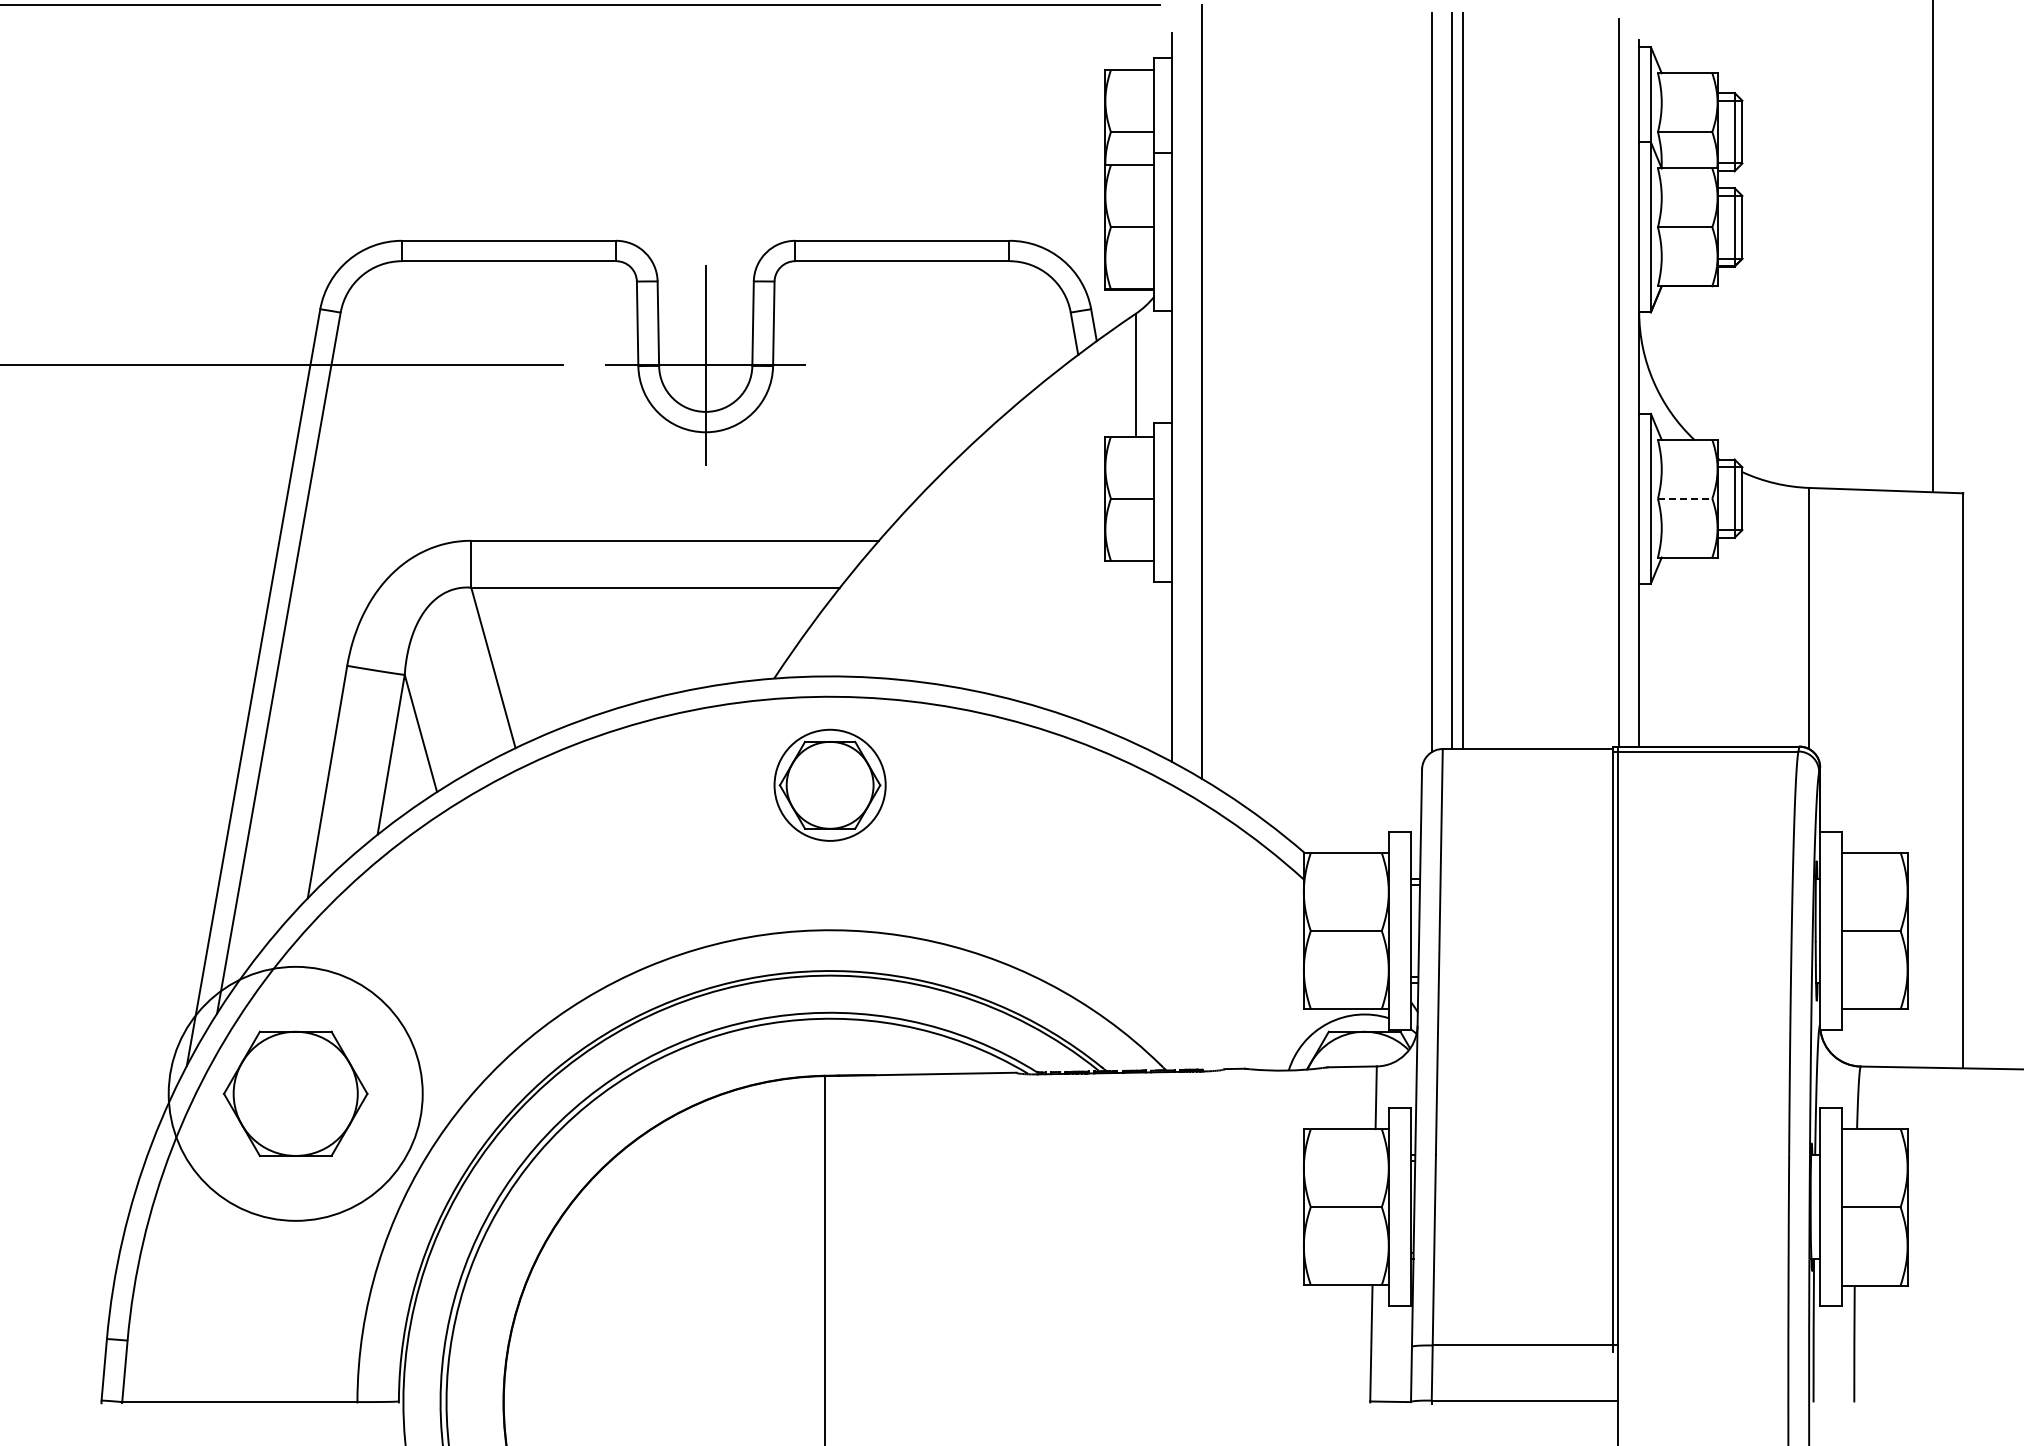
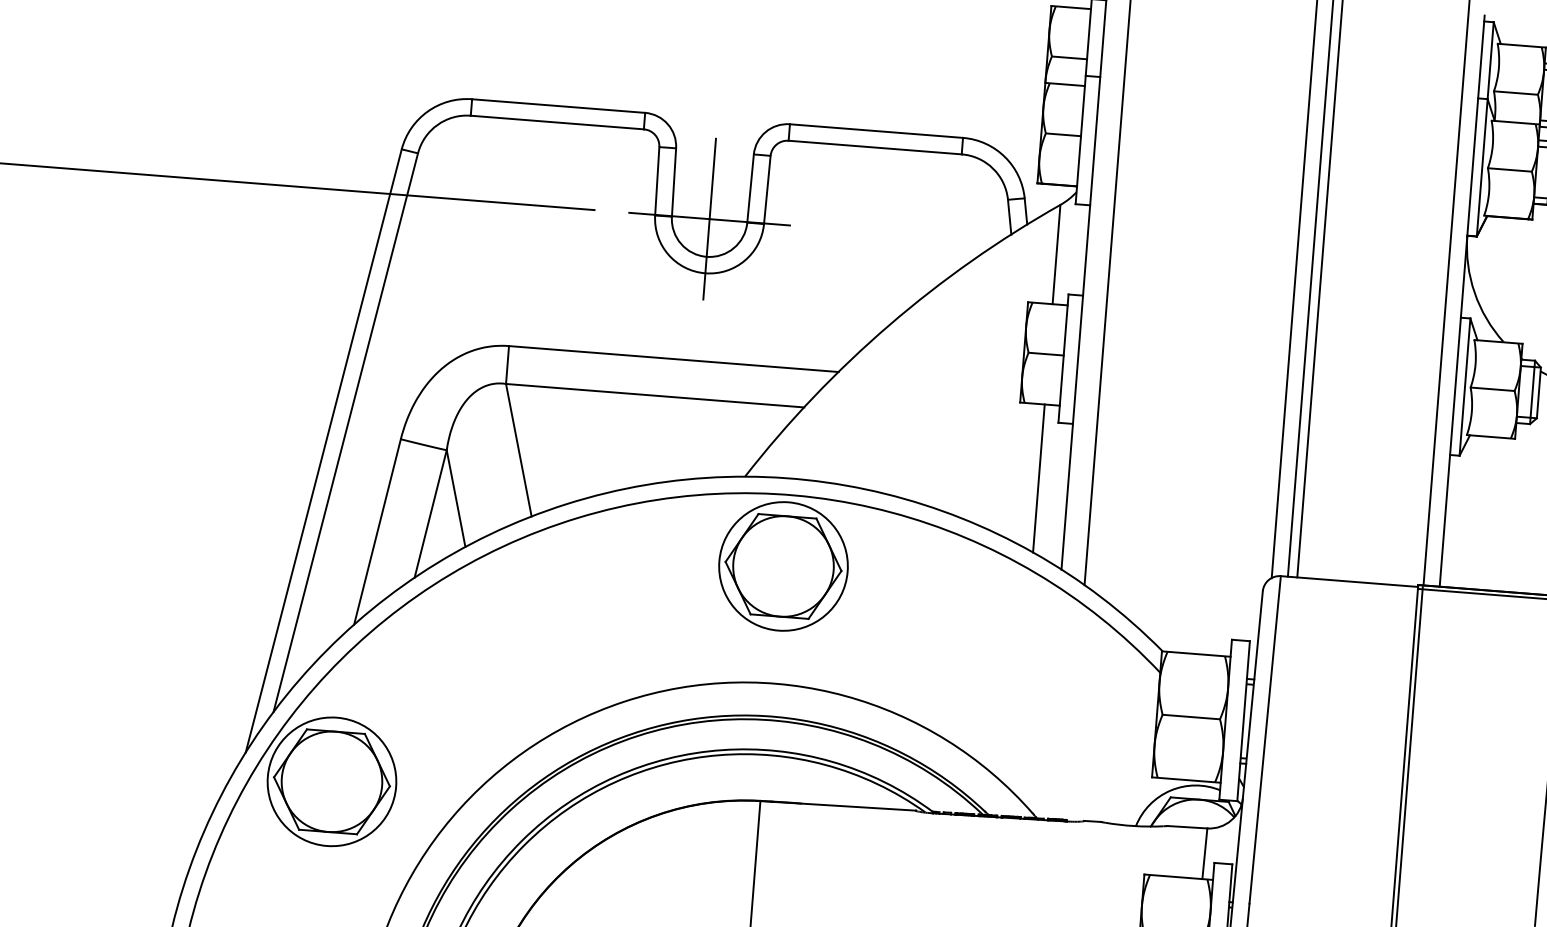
line: (1685, 498) -> (1492, 389), dashed -> solid
line: (1135, 651) -> (1038, 477), added
part: (829, 785) -> (782, 566), size x1.43
circle: (295, 1093) -> (331, 781), size x0.62

